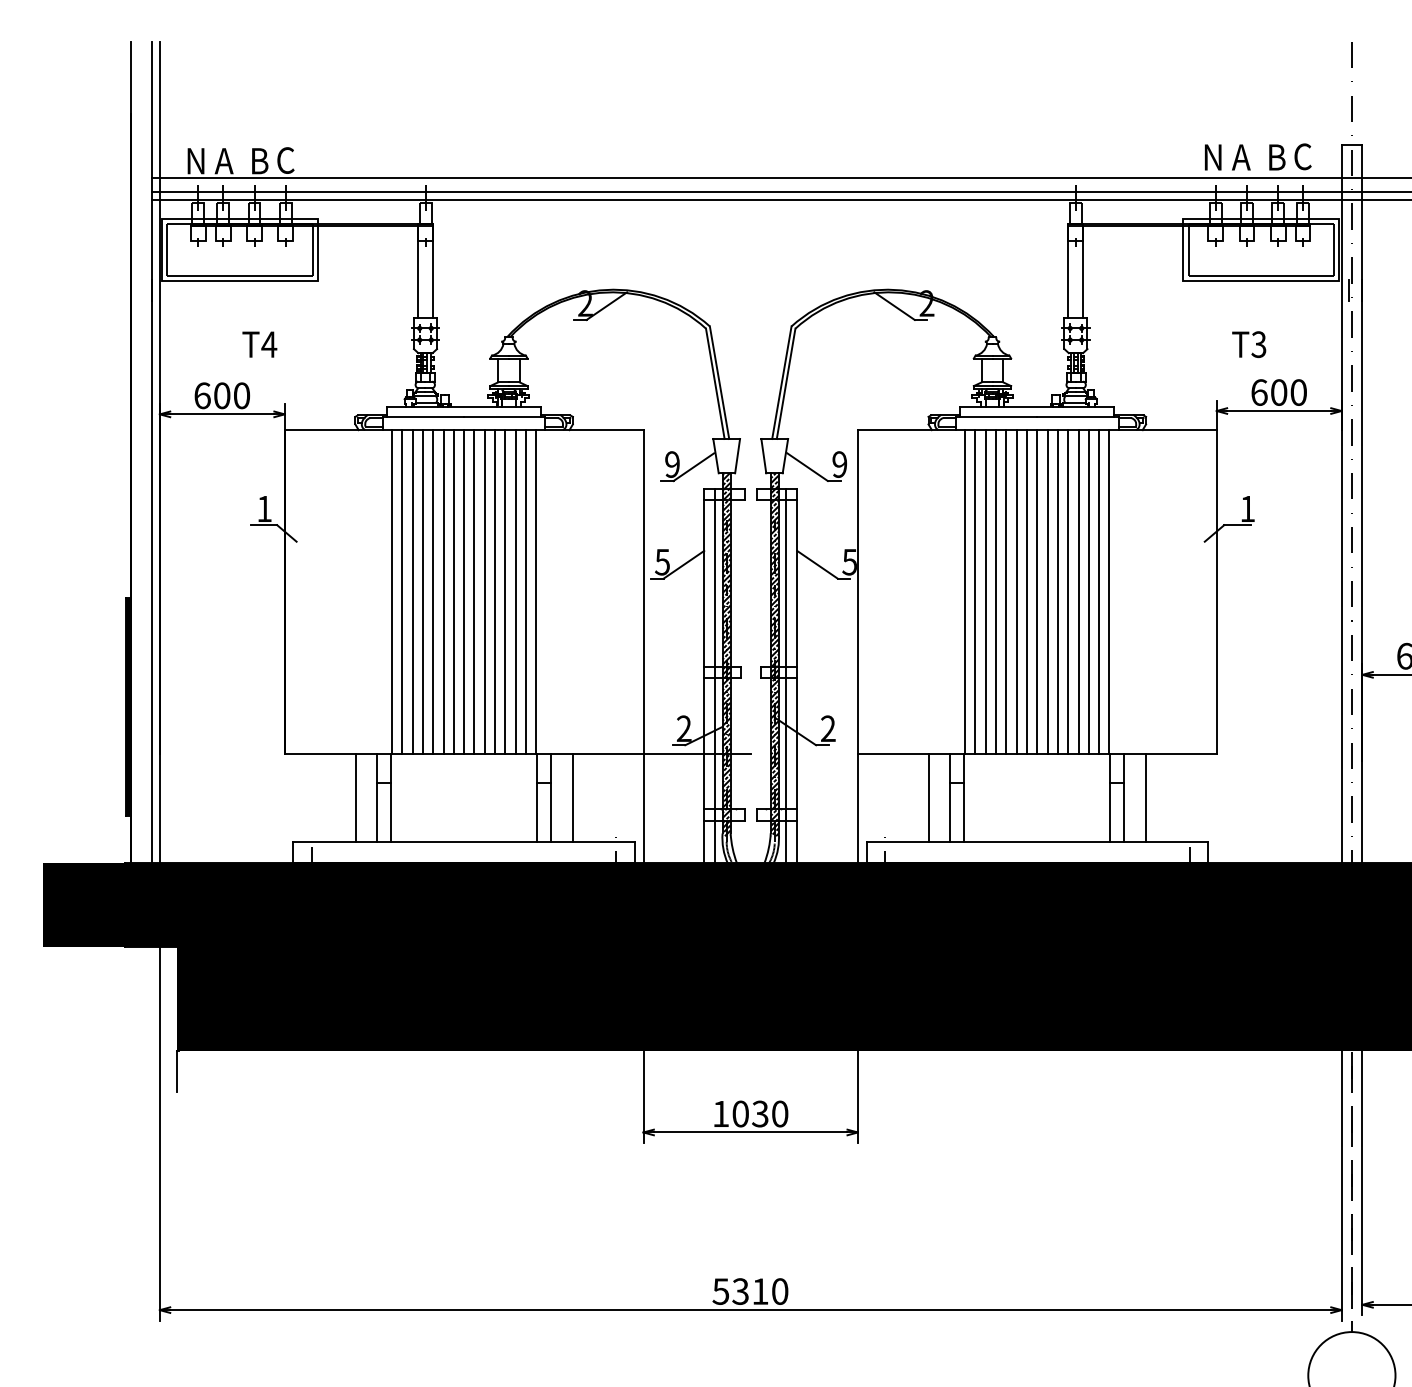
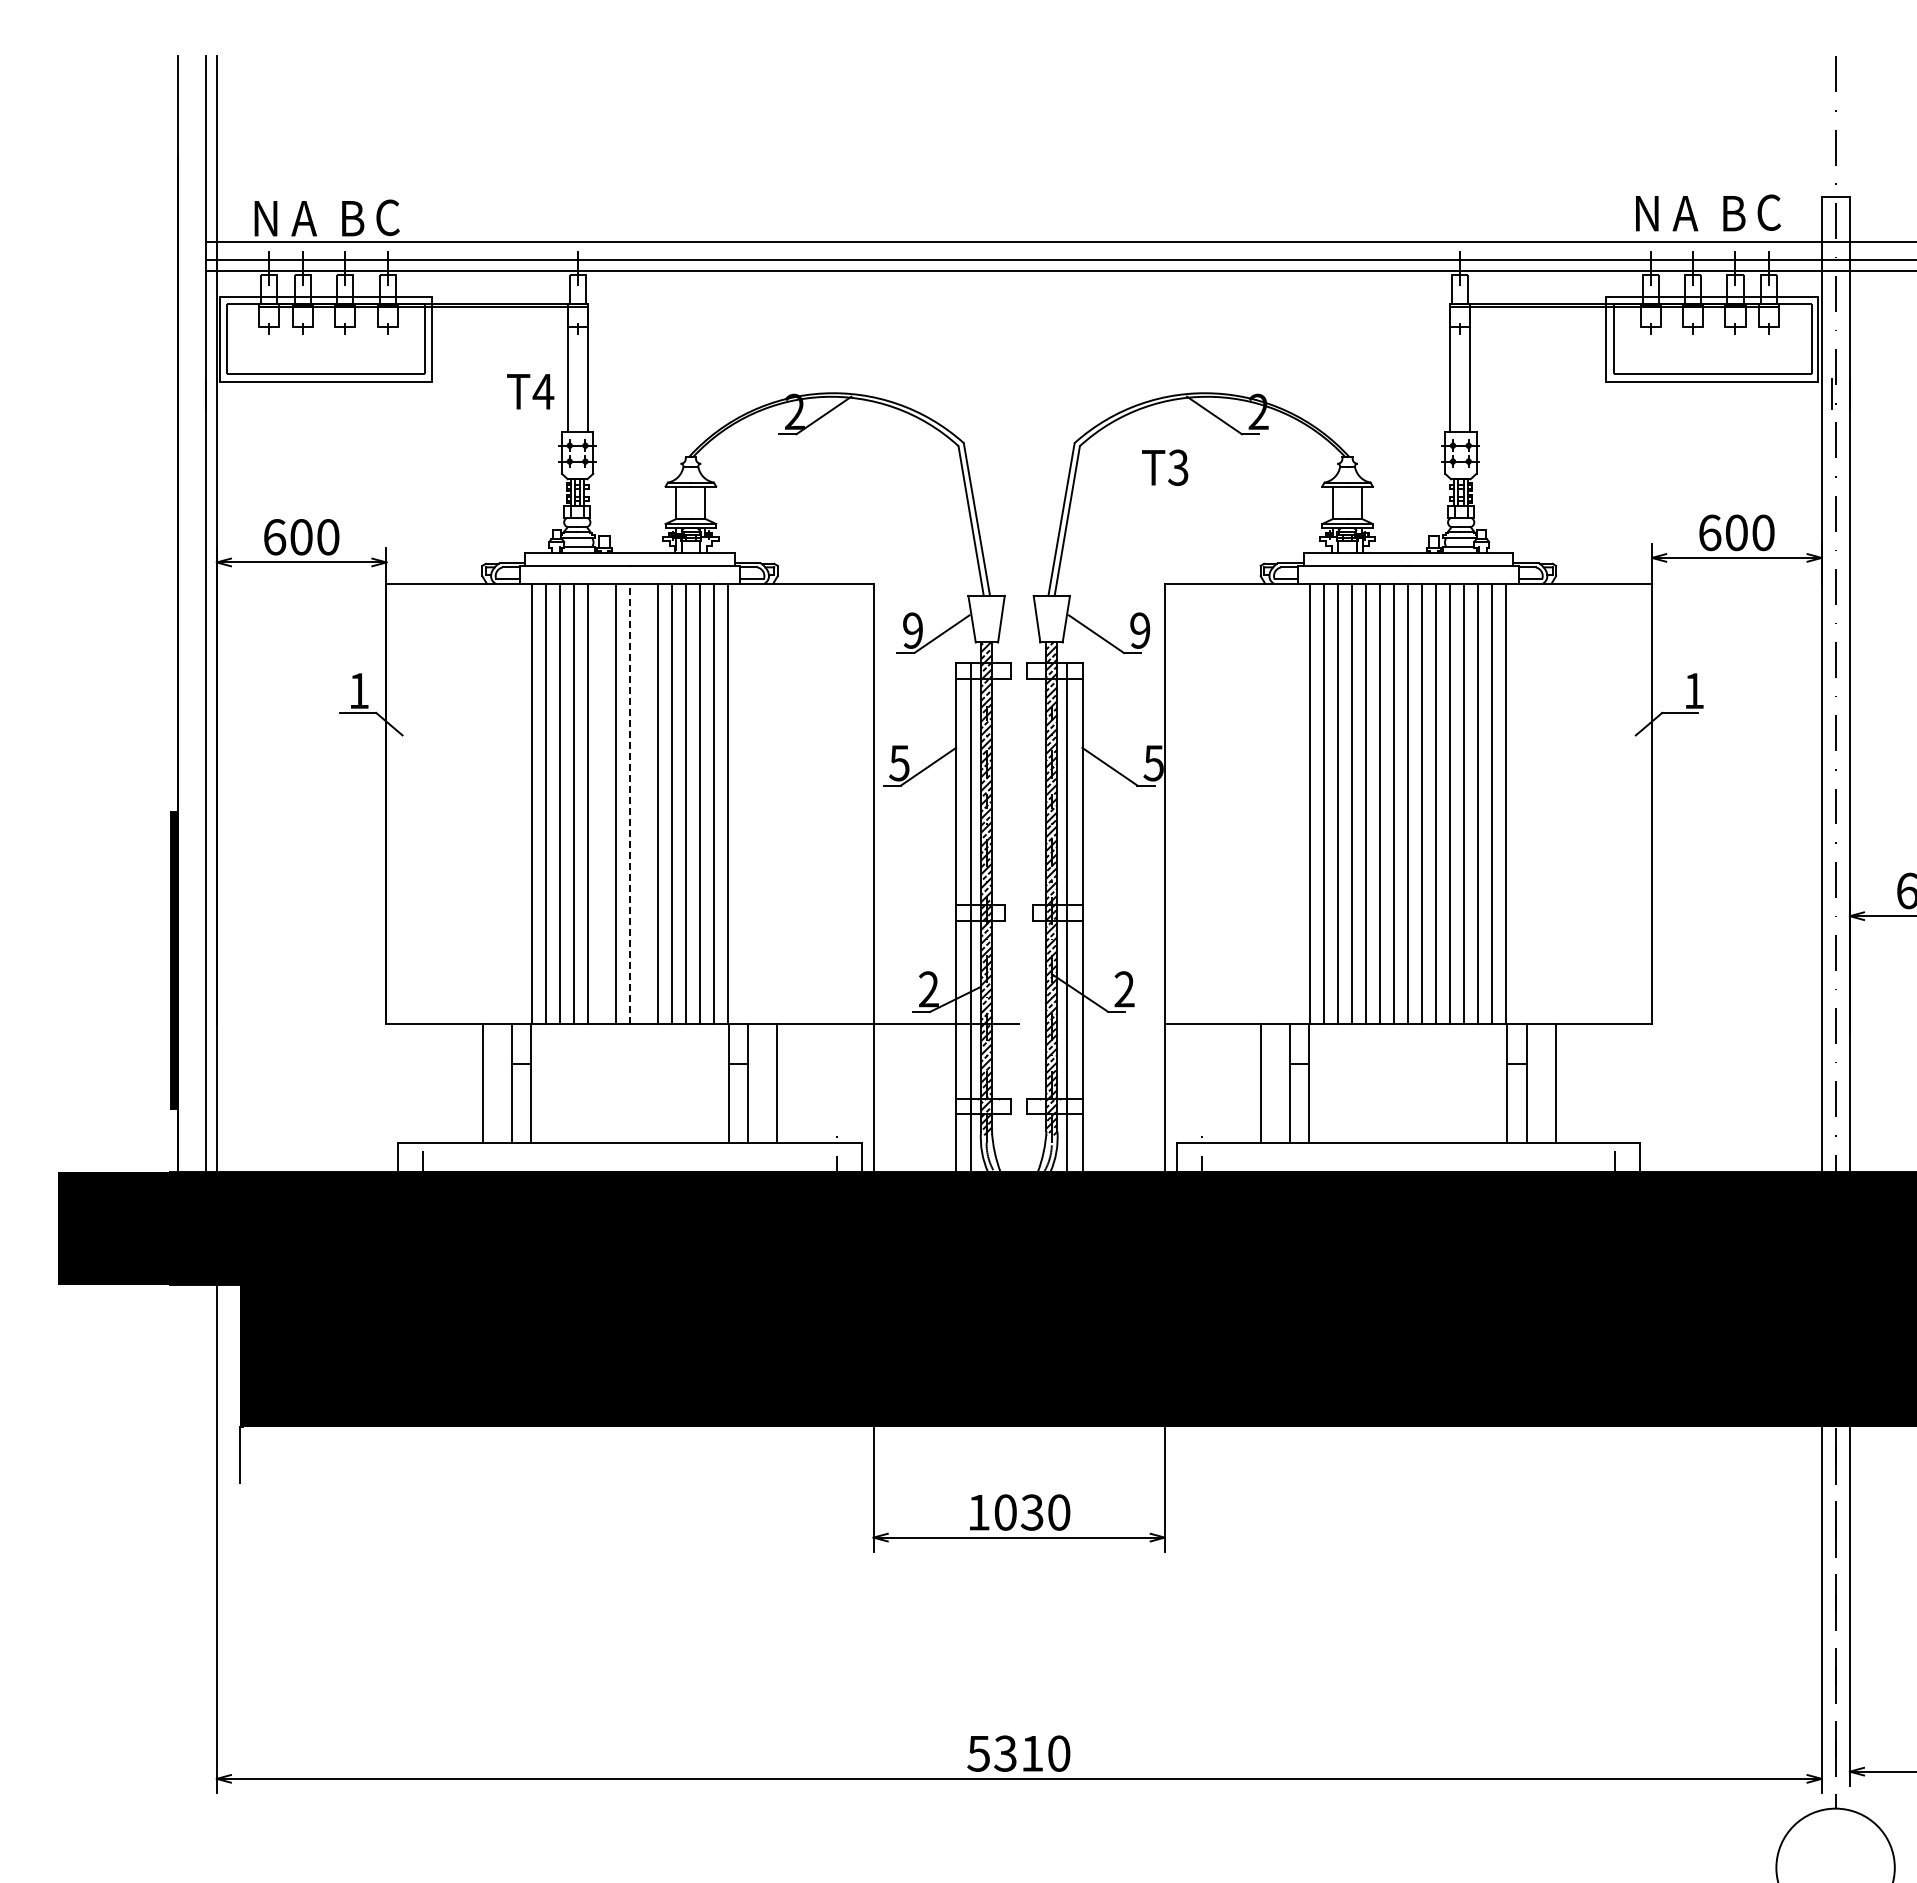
text: (259, 344) -> (530, 391), moved
text: (1249, 344) -> (1165, 467), moved
line: (443, 591) -> (602, 803), removed
line: (464, 591) -> (630, 803), solid -> dashed
line: (474, 591) -> (644, 803), removed

